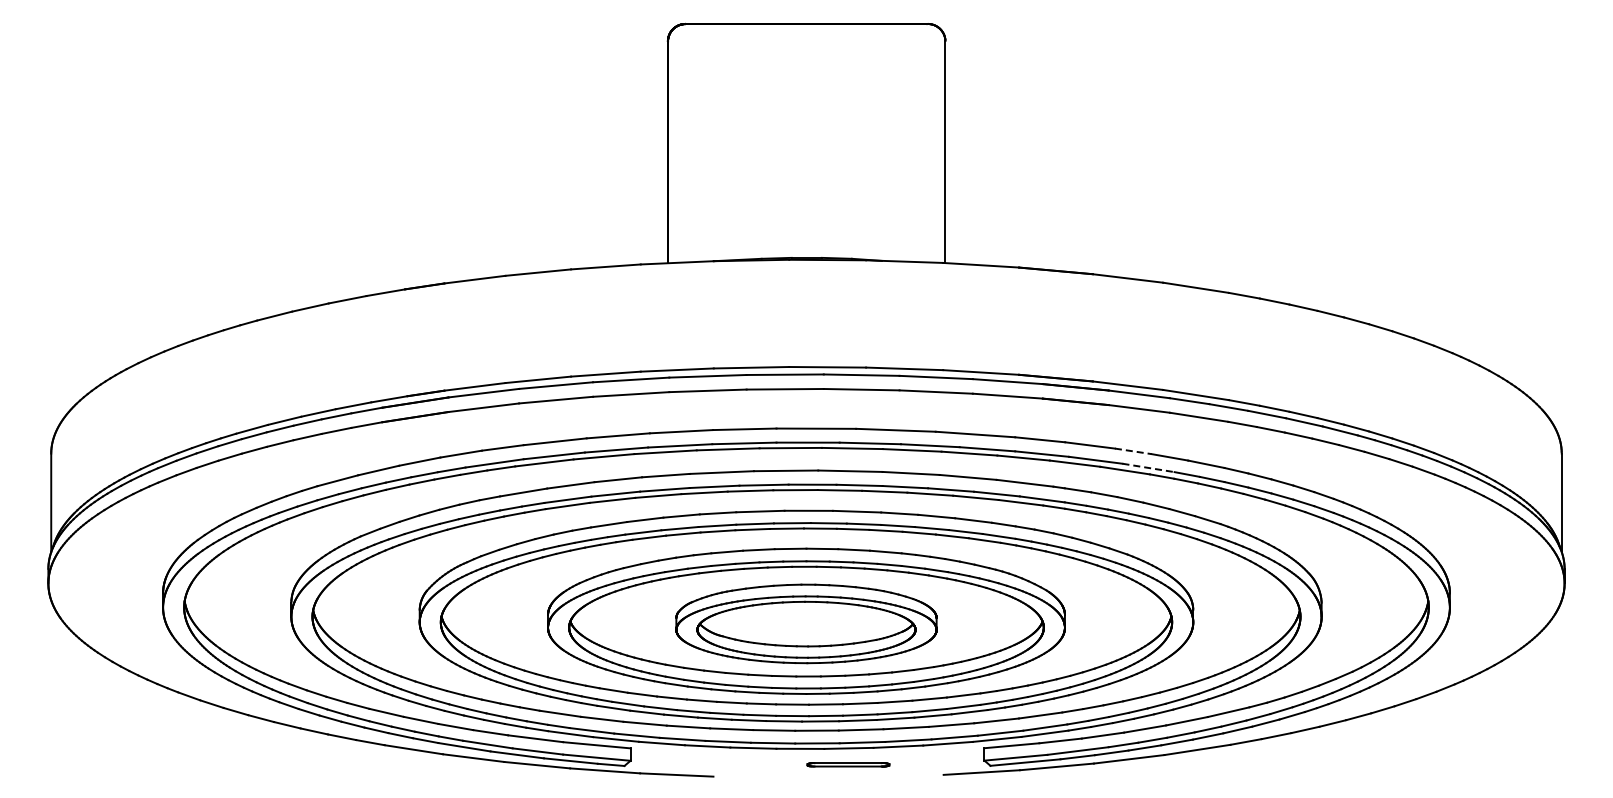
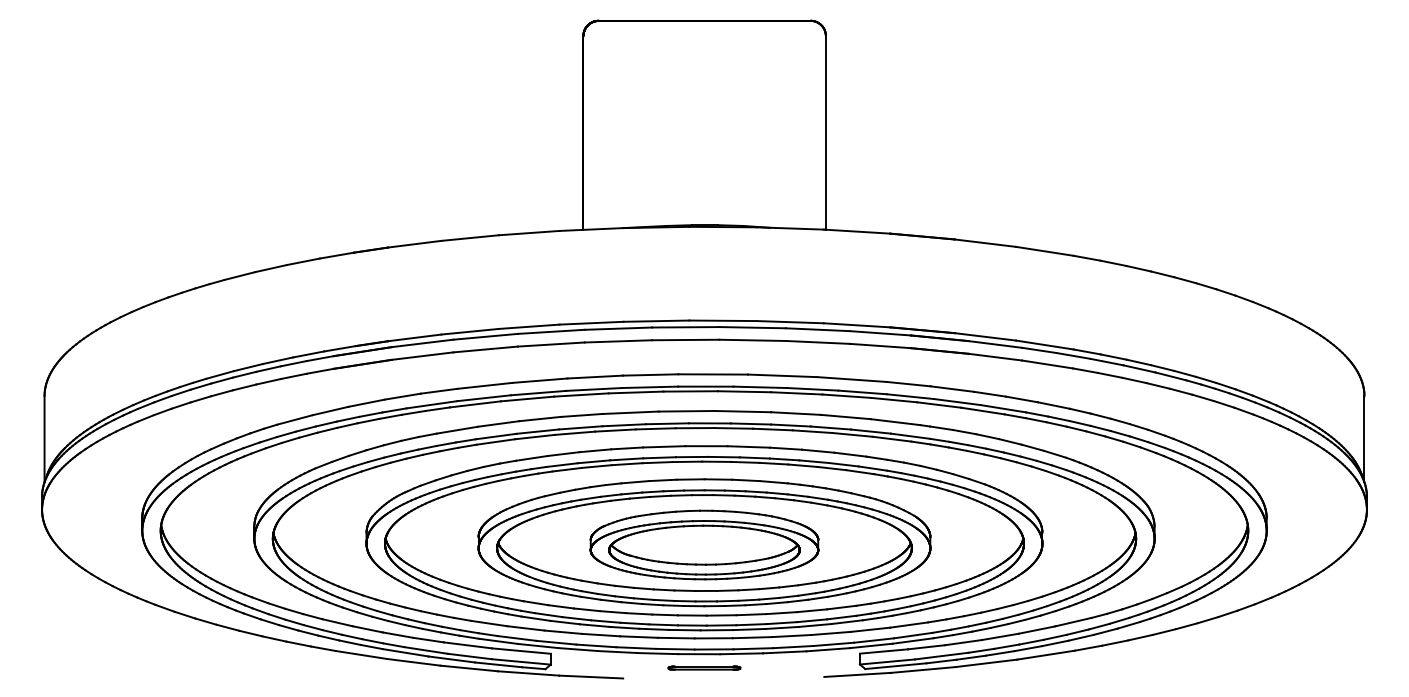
line: (1133, 451) -> (990, 394), dashed -> solid
line: (1149, 468) -> (1004, 409), dashed -> solid
part: (848, 764) -> (704, 667), moved

